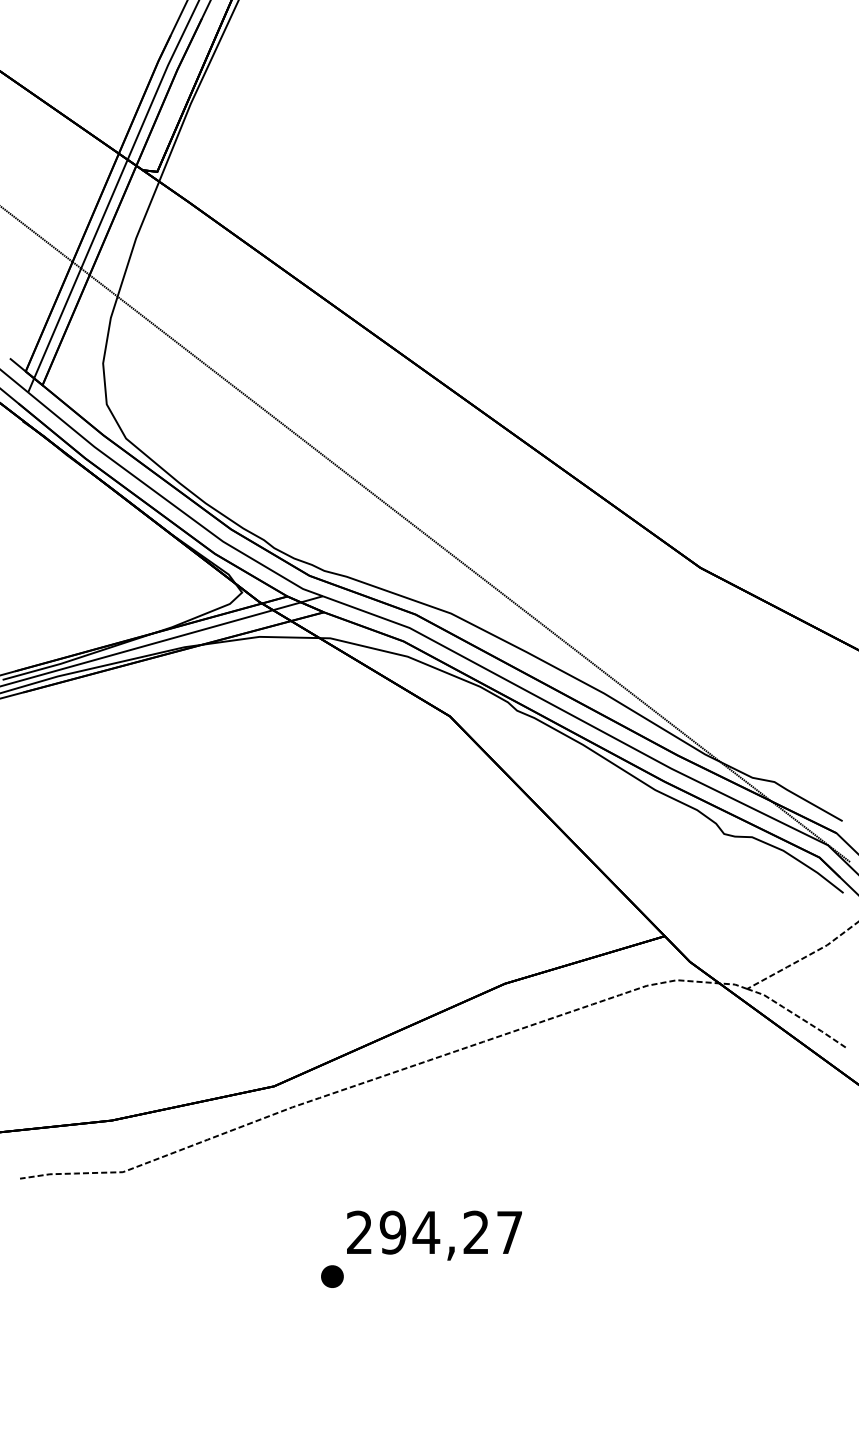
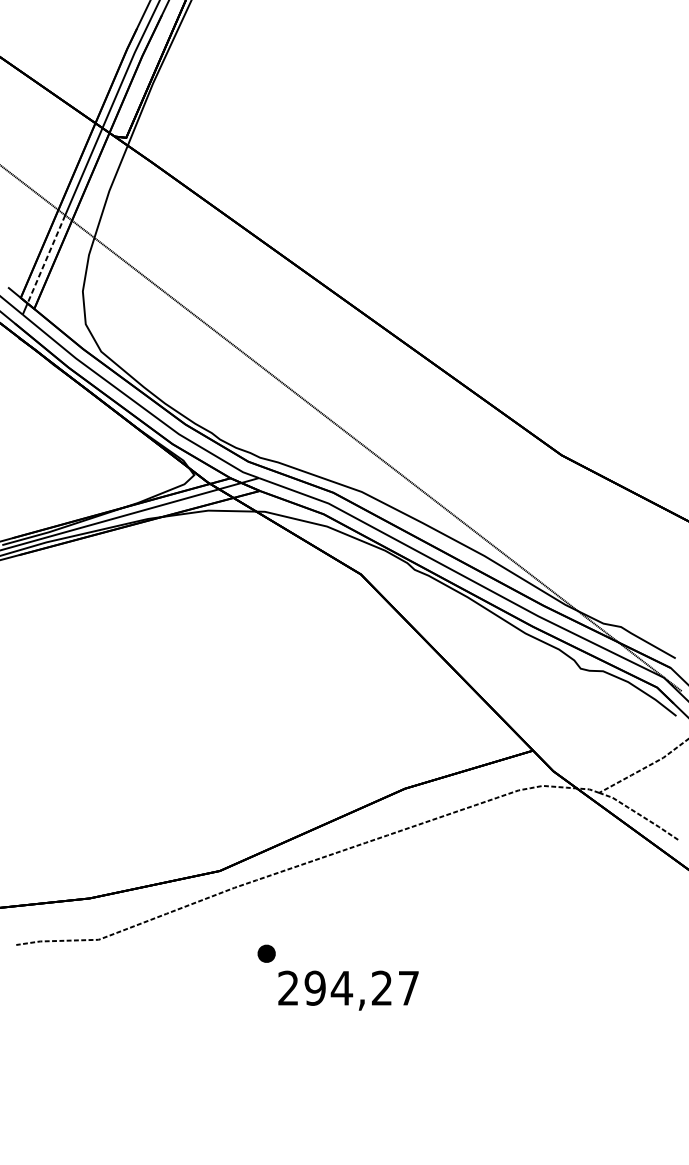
line: (57, 323) -> (46, 259), solid -> dashed
part: (332, 1276) -> (266, 953), moved

